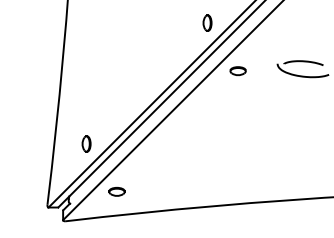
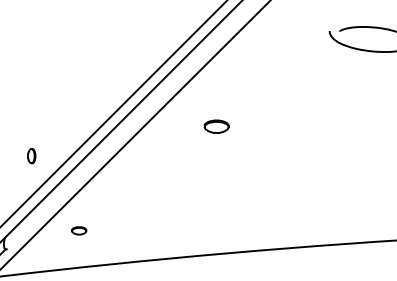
part: (237, 70) -> (215, 125), moved
part: (86, 143) -> (31, 155), size x0.6
part: (116, 191) -> (78, 230), size x0.6

